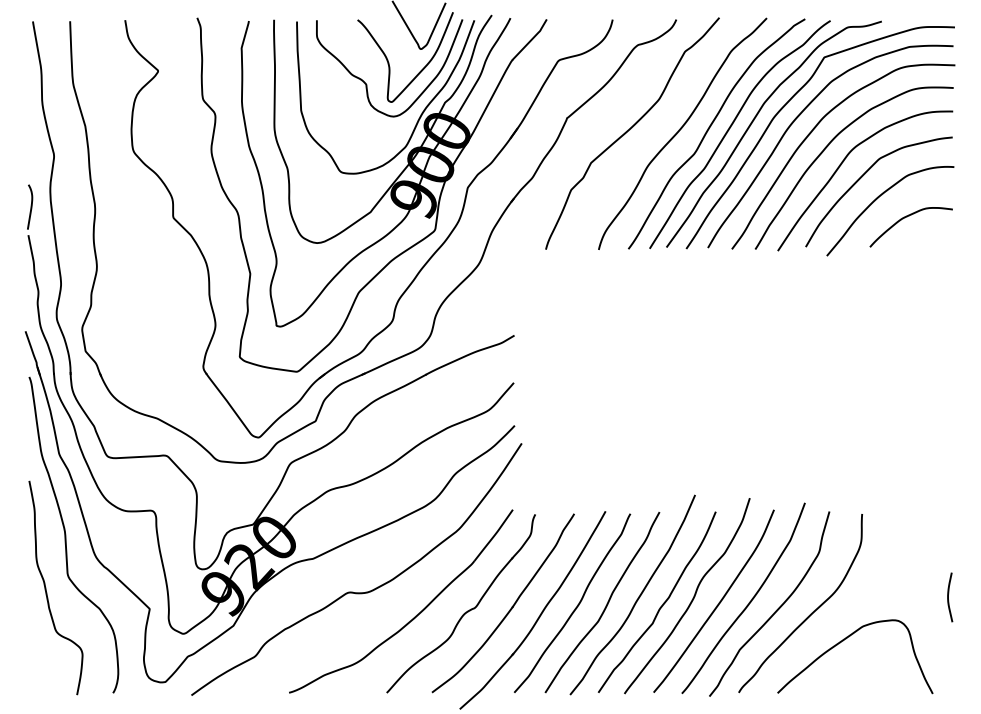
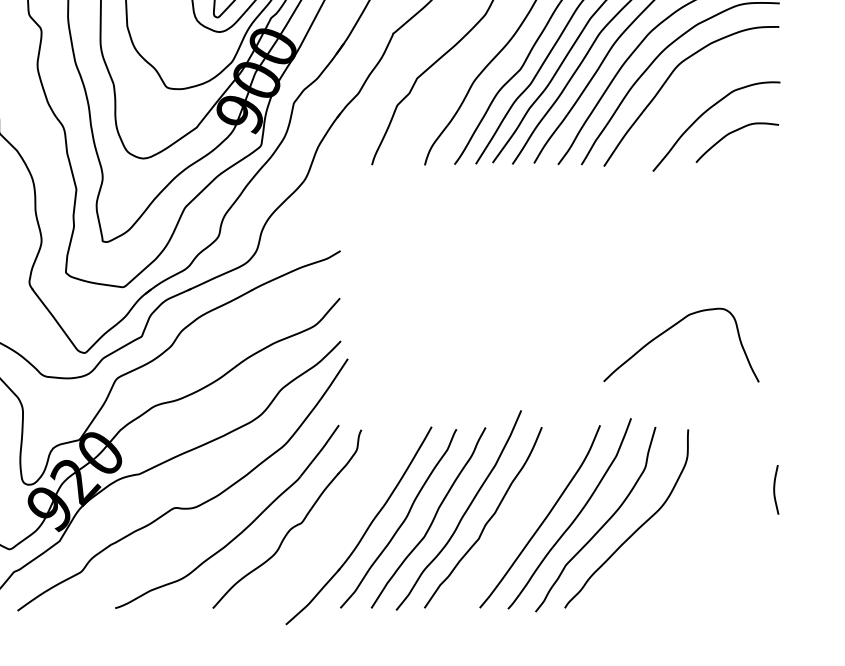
curve: (863, 176) -> (689, 91), removed
curve: (948, 597) -> (774, 489), moved
curve: (691, 599) -> (517, 514), removed
part: (509, 609) -> (335, 524), removed
curve: (843, 641) -> (669, 329), moved

